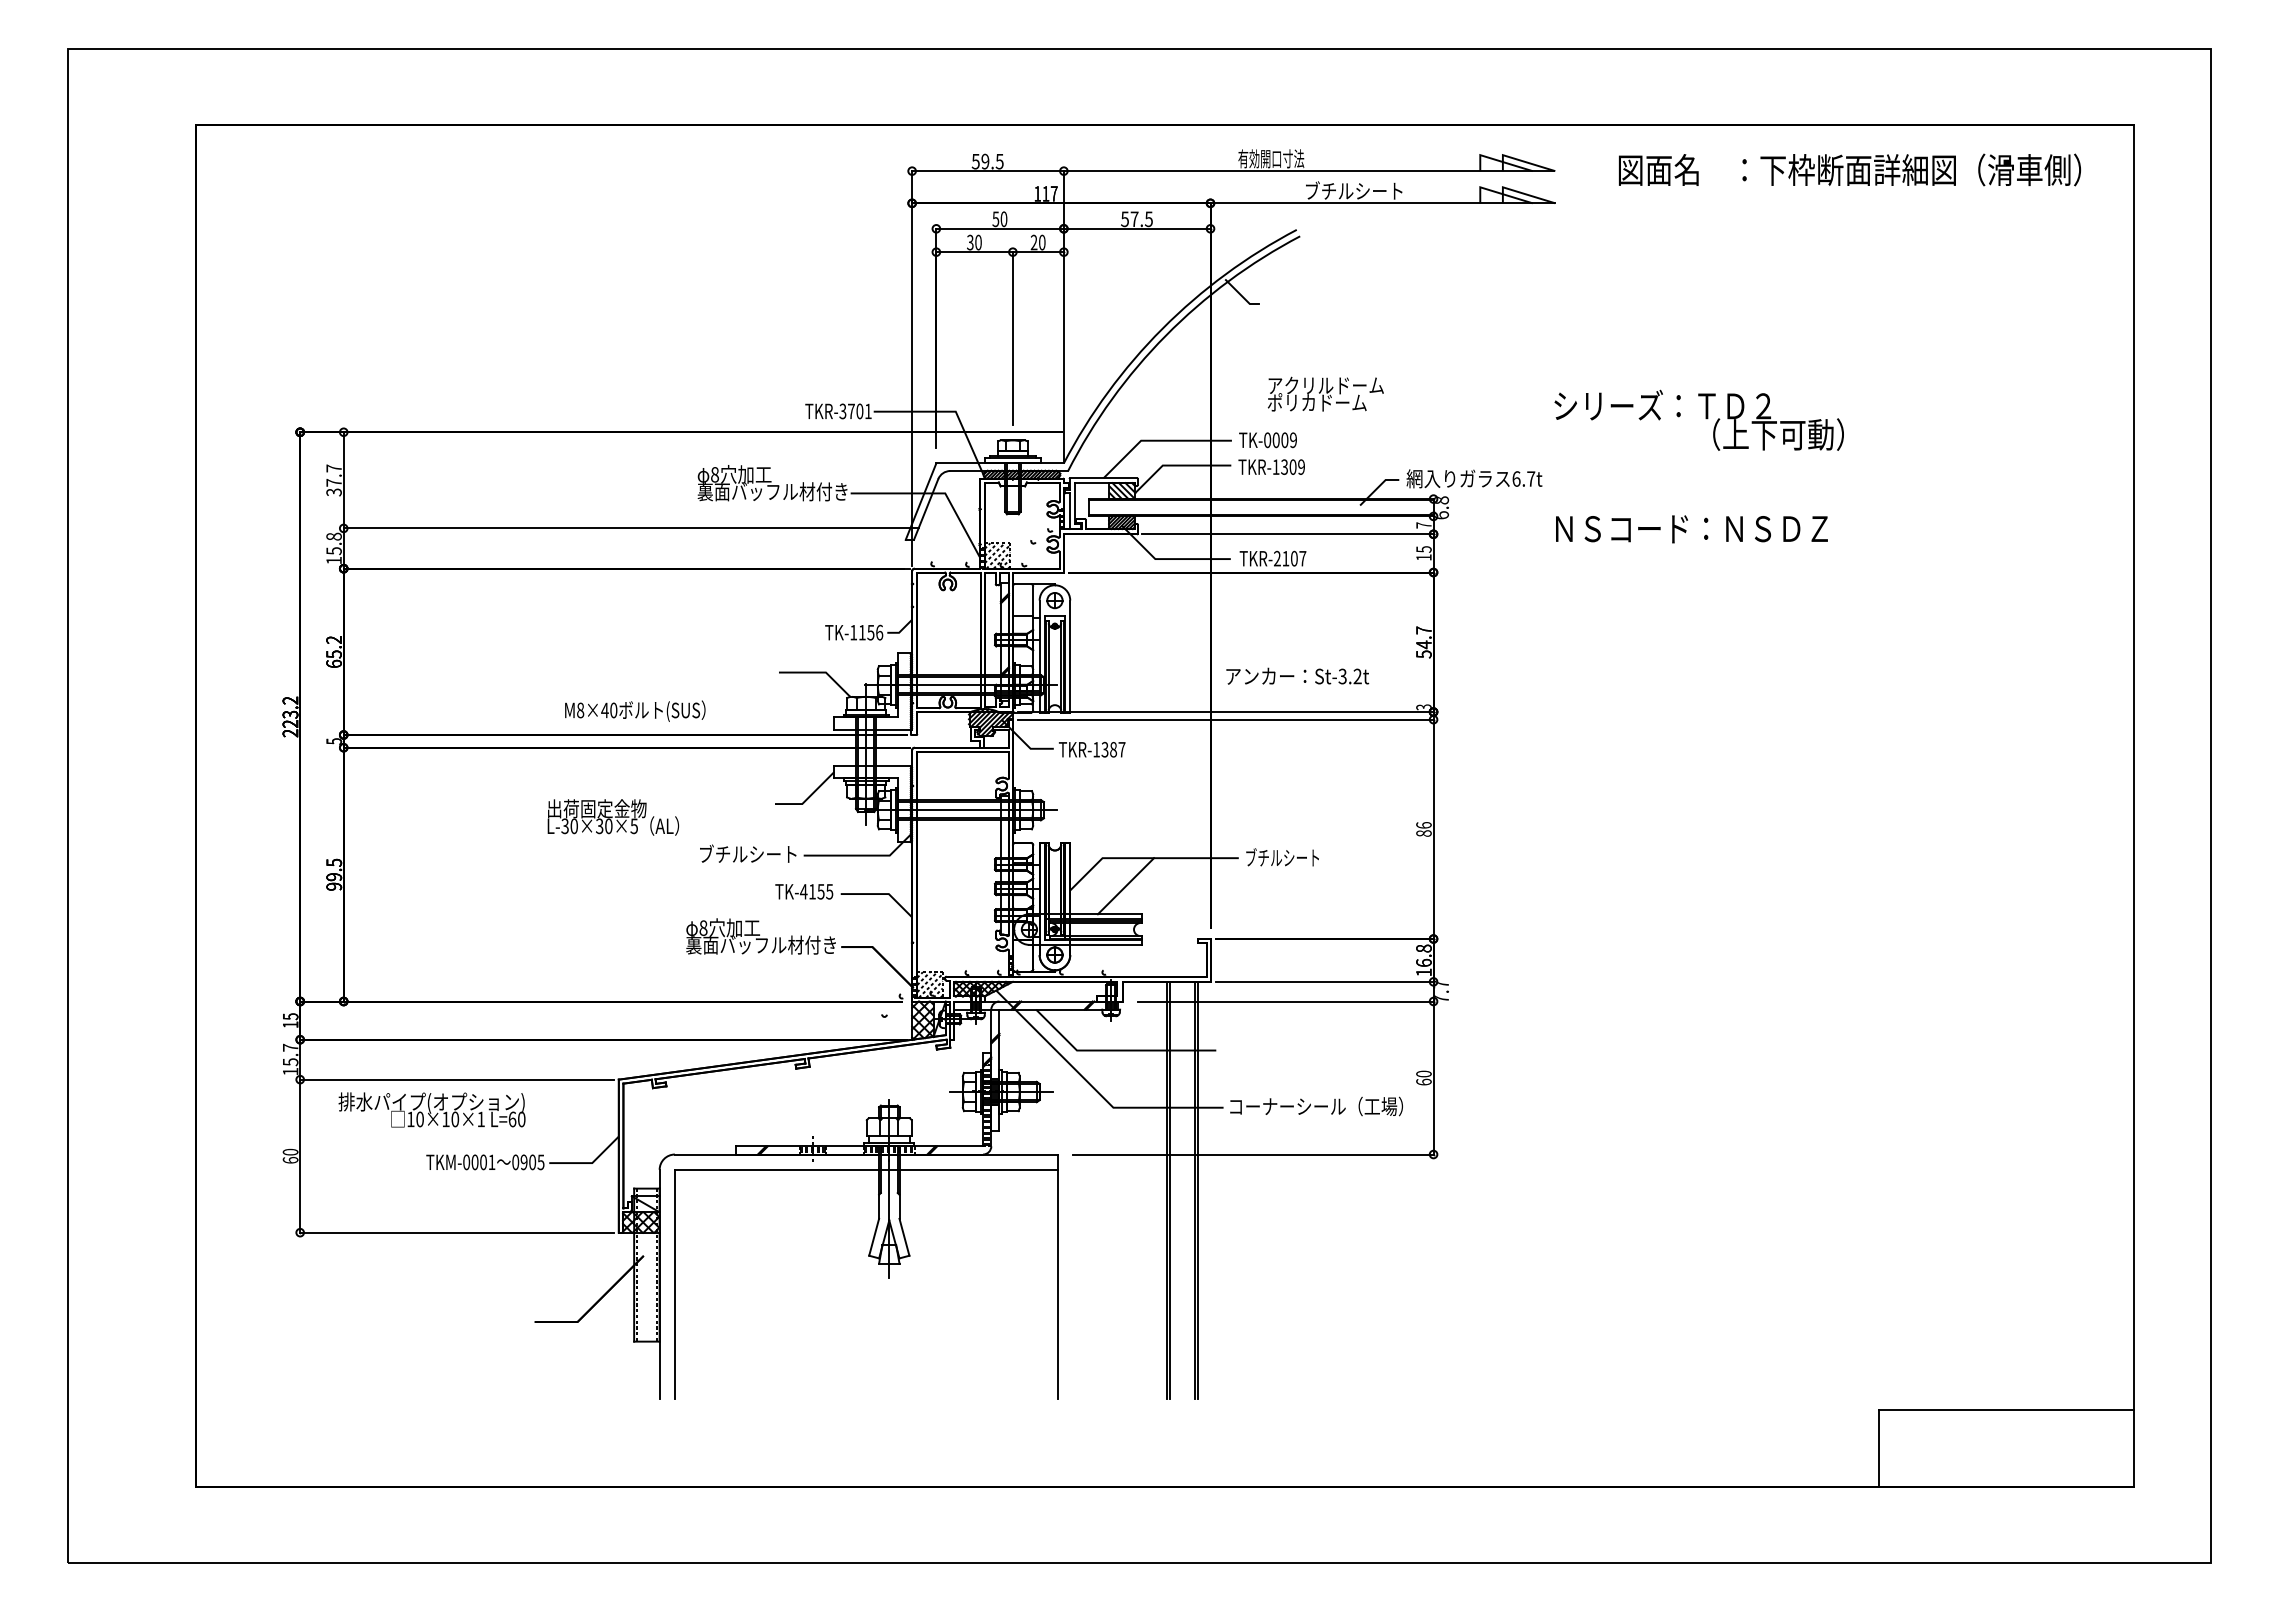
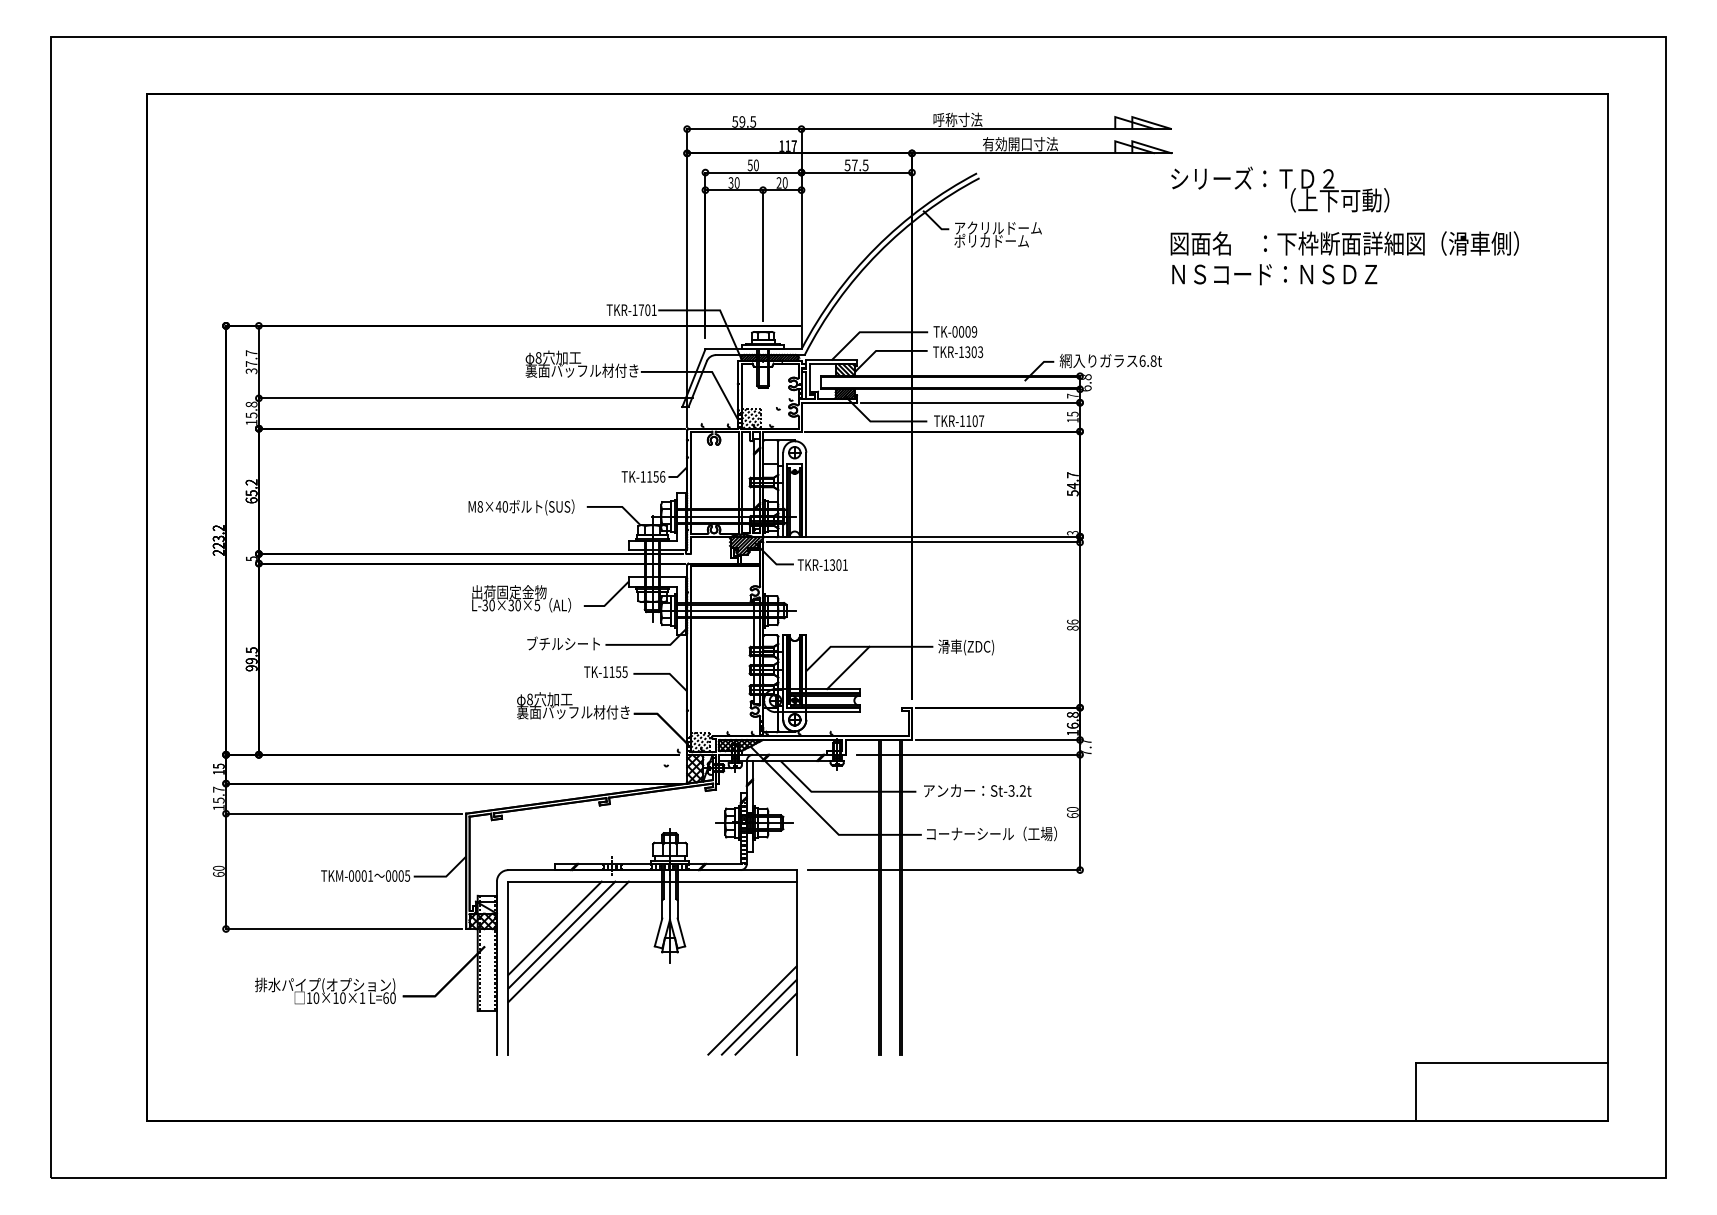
text: (1271, 158) -> (957, 119), 有効開口寸法 -> 呼称寸法
text: (1849, 169) -> (1344, 243), moved
text: (1354, 190) -> (1020, 143), ブチルシート -> 有効開口寸法
text: (1325, 393) -> (997, 234), moved
text: (842, 411) -> (634, 310), TKR-3701 -> TKR-1701
text: (1698, 419) -> (1279, 188), moved
text: (1301, 466) -> (980, 351), TKR-1309 -> TKR-1303
text: (1531, 478) -> (1153, 360), 6.7t -> 6.8t
text: (1691, 529) -> (1274, 274), moved
text: (1277, 558) -> (962, 421), TKR-2107 -> TKR-1107
text: (1297, 675) -> (977, 790), moved
text: (635, 710) -> (521, 506), moved
text: (1117, 749) -> (841, 564), TKR-1387 -> TKR-1301
text: (612, 817) -> (520, 598), moved
text: (1282, 858) -> (966, 647), ブチルシート -> 滑車(ZDC)
text: (803, 891) -> (605, 671), TK-4155 -> TK-1155
text: (431, 1109) -> (325, 990), moved
text: (523, 1162) -> (394, 876), 0905 -> 0005
line: (736, 1231) -> (554, 928), added
line: (745, 1240) -> (561, 934), added
line: (754, 1249) -> (568, 941), added
line: (998, 1340) -> (752, 1010), added
line: (1007, 1349) -> (759, 1017), added
line: (1016, 1358) -> (765, 1023), added

